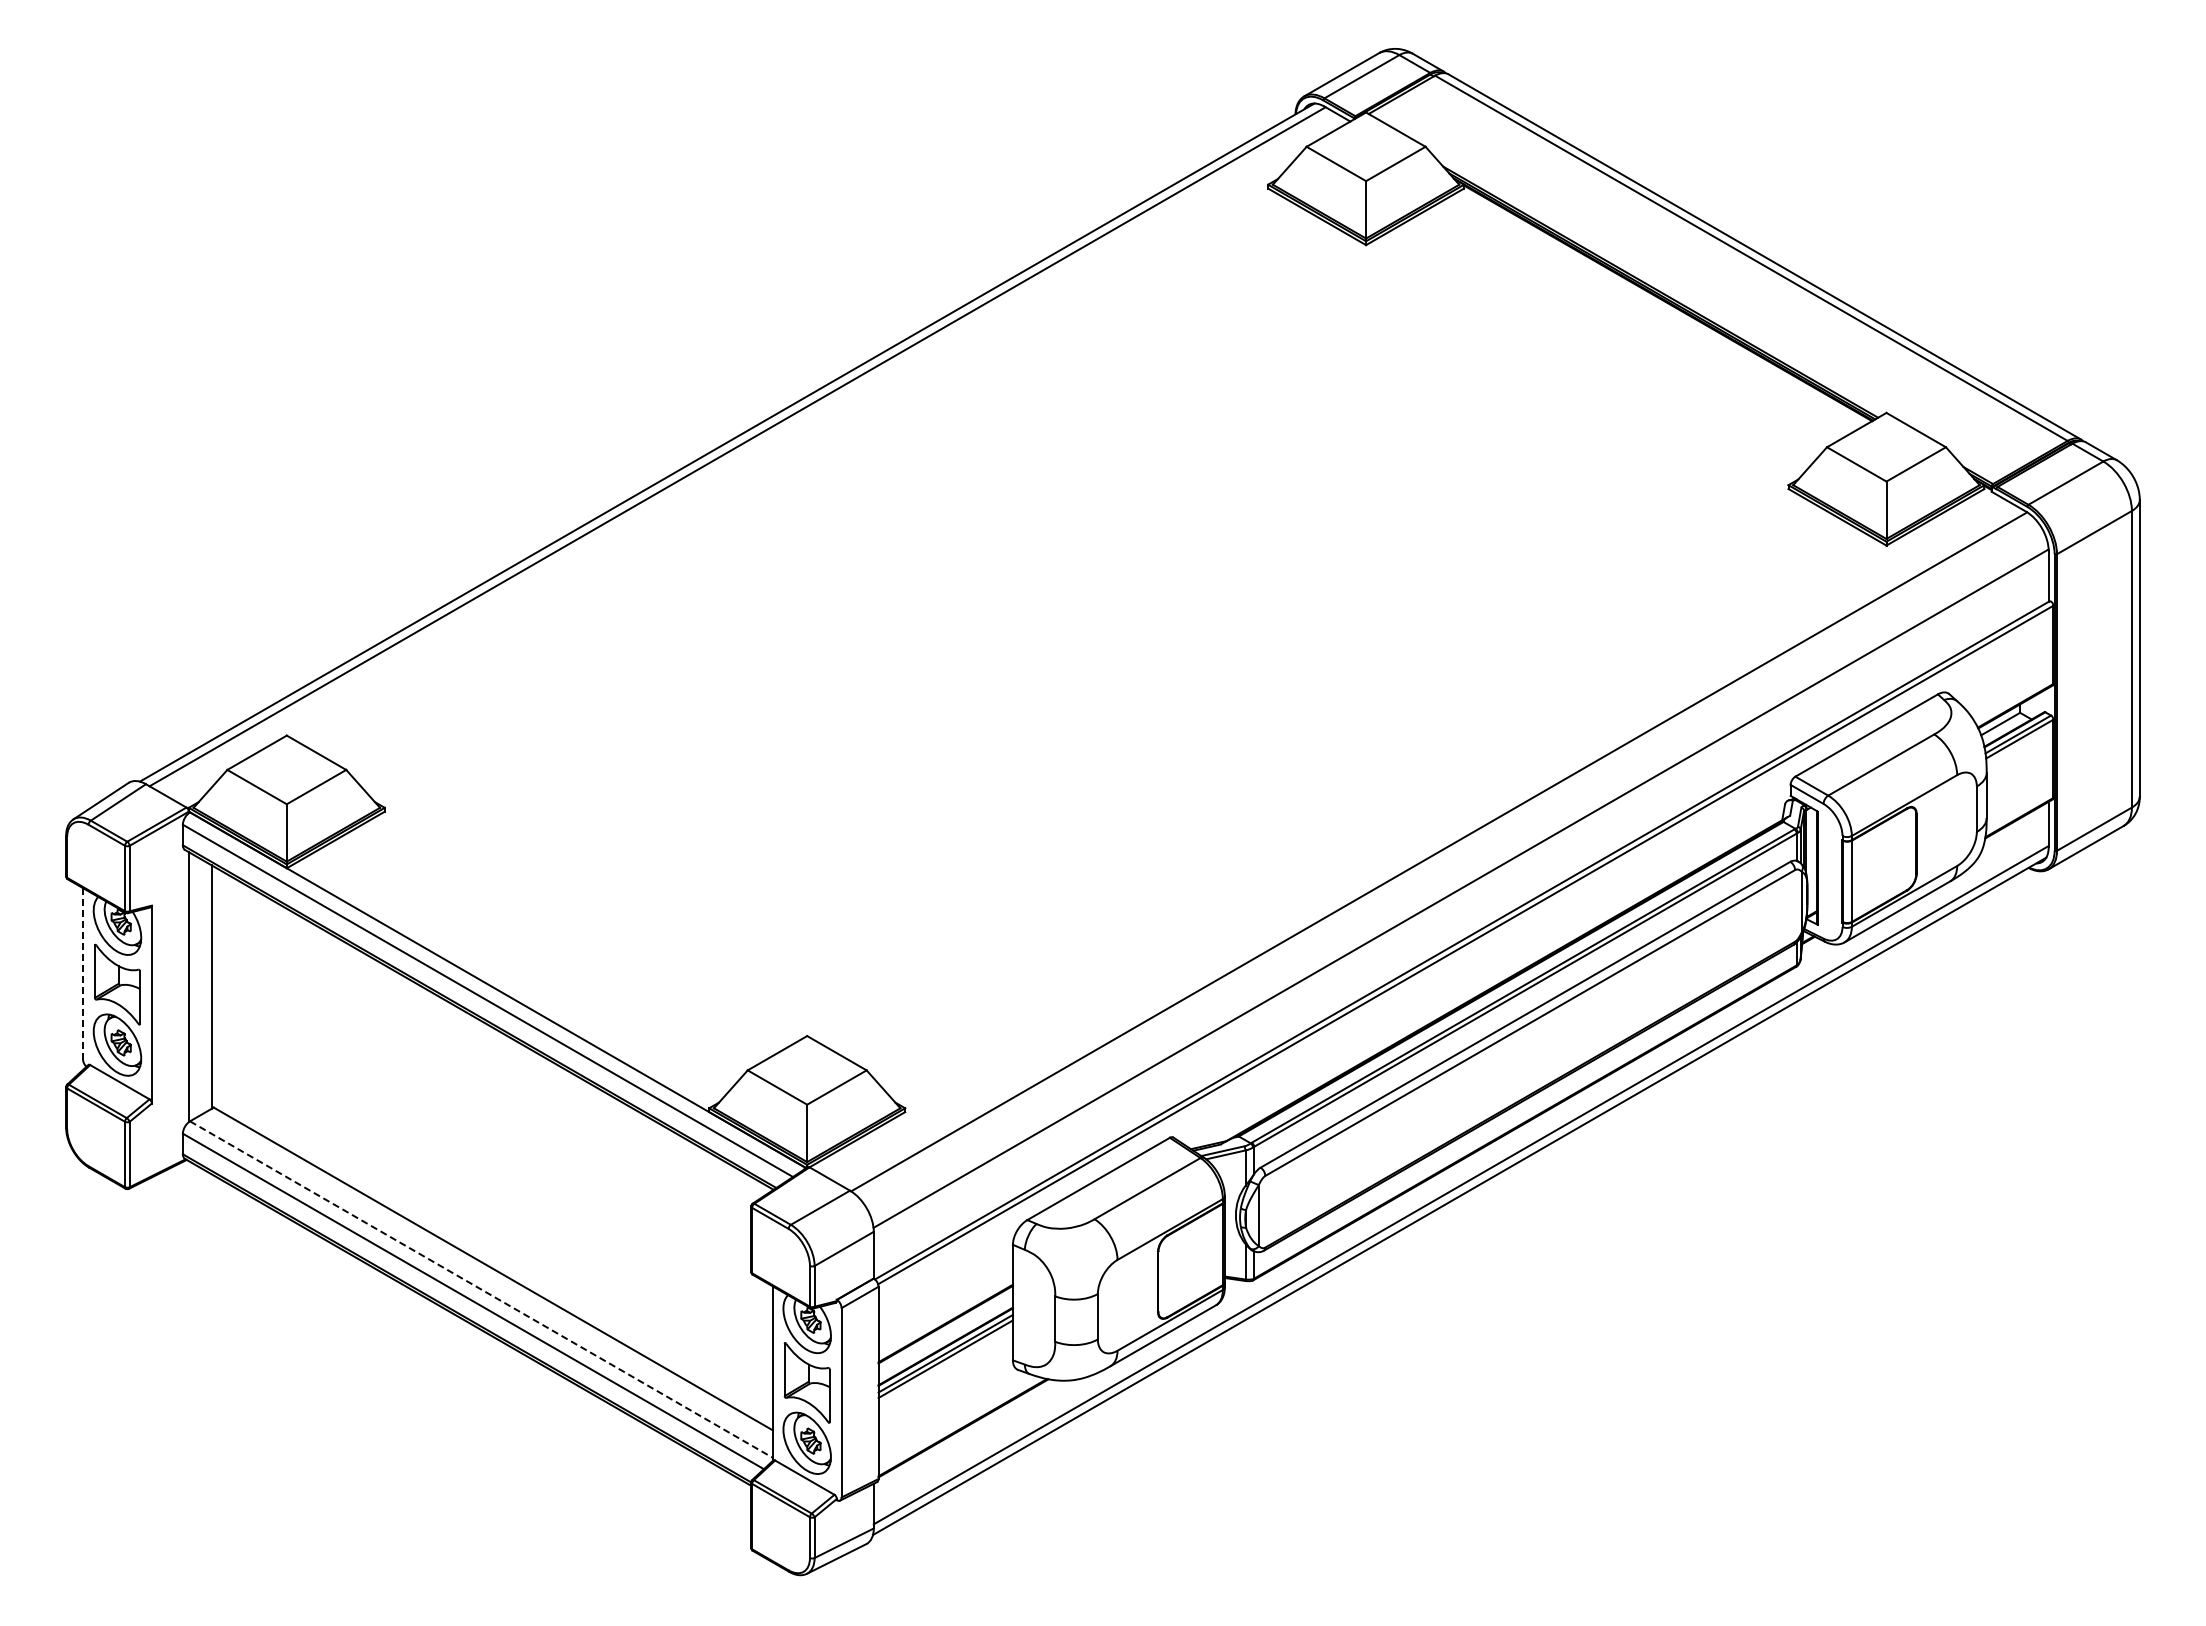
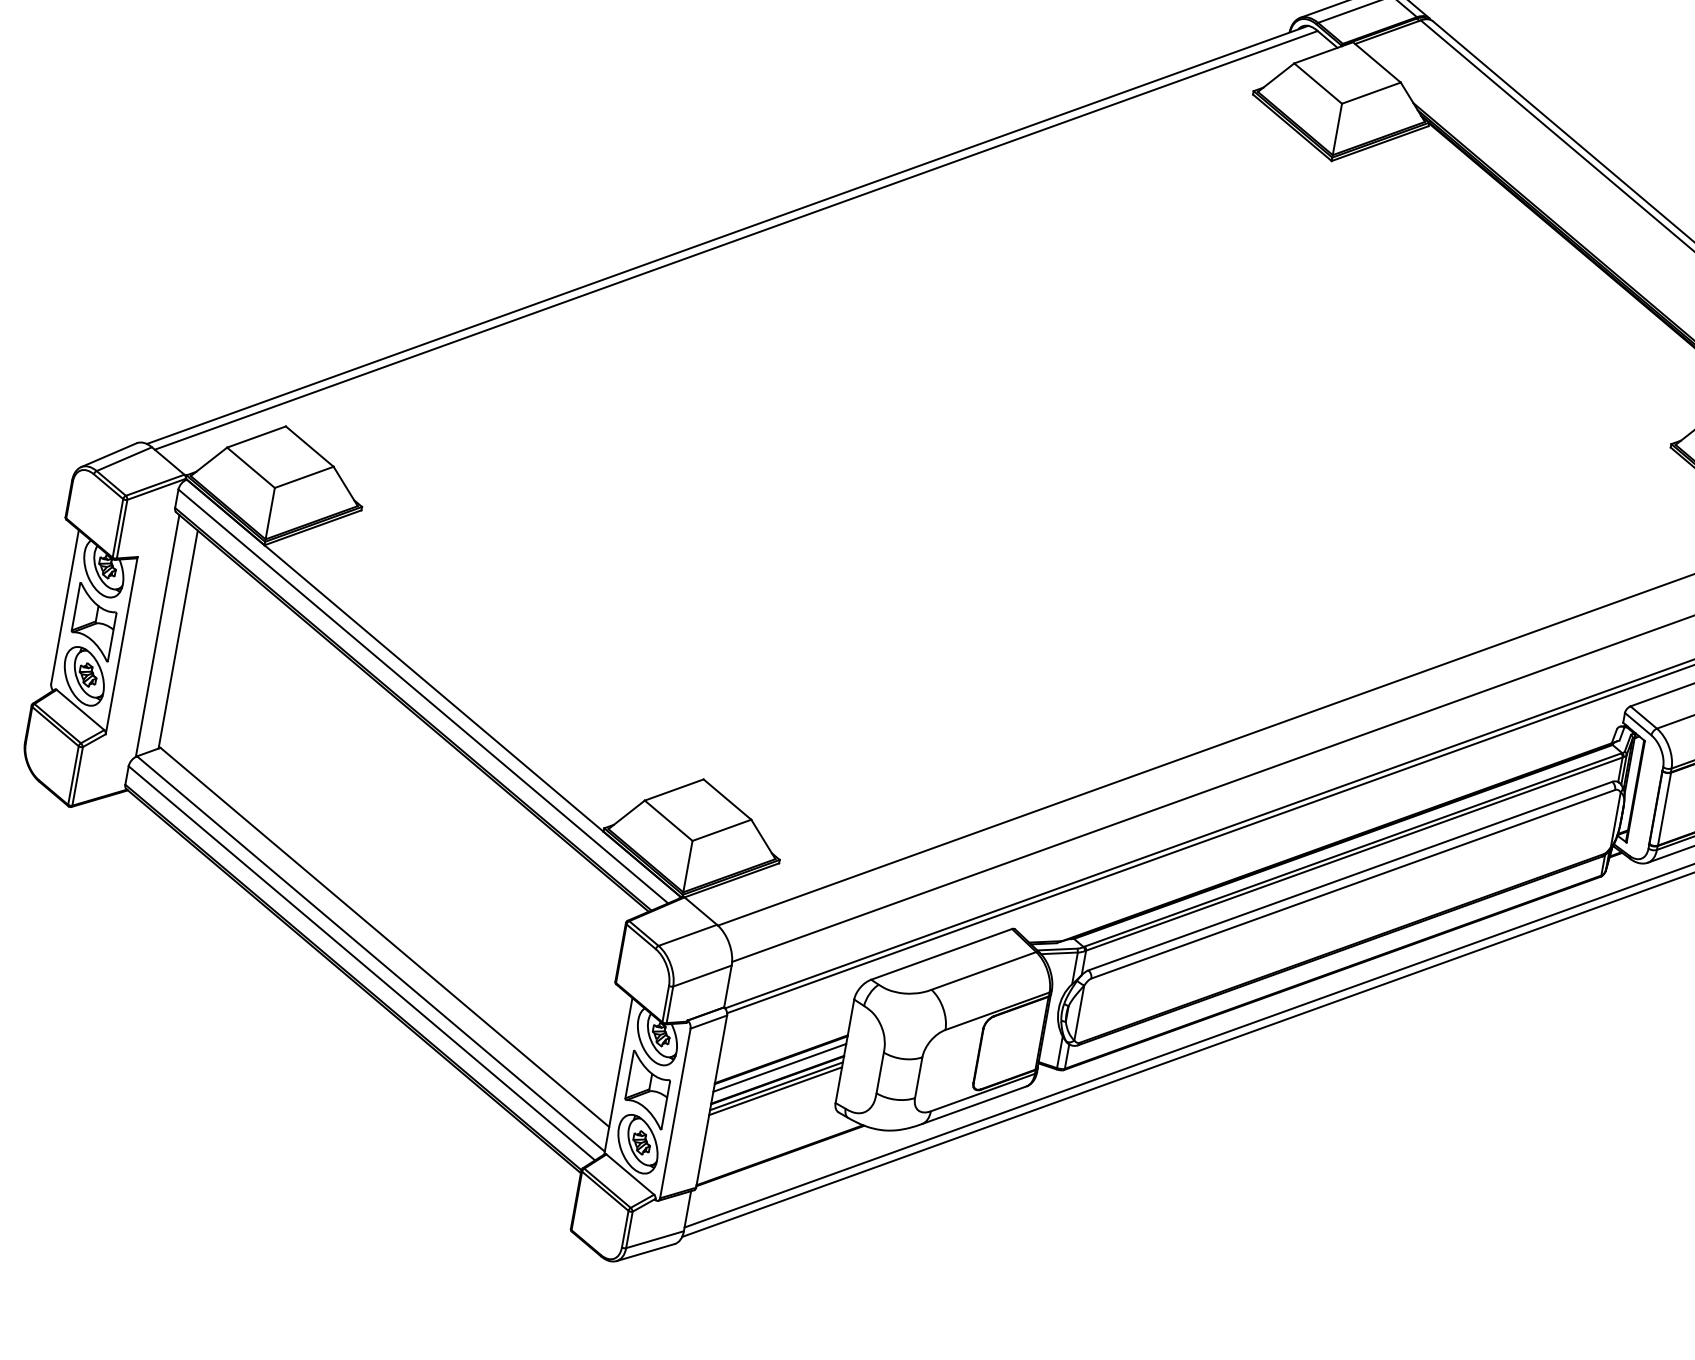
line: (83, 973) -> (65, 606), dashed -> solid
line: (481, 1289) -> (371, 953), dashed -> solid
line: (945, 1332) -> (779, 1067), added

